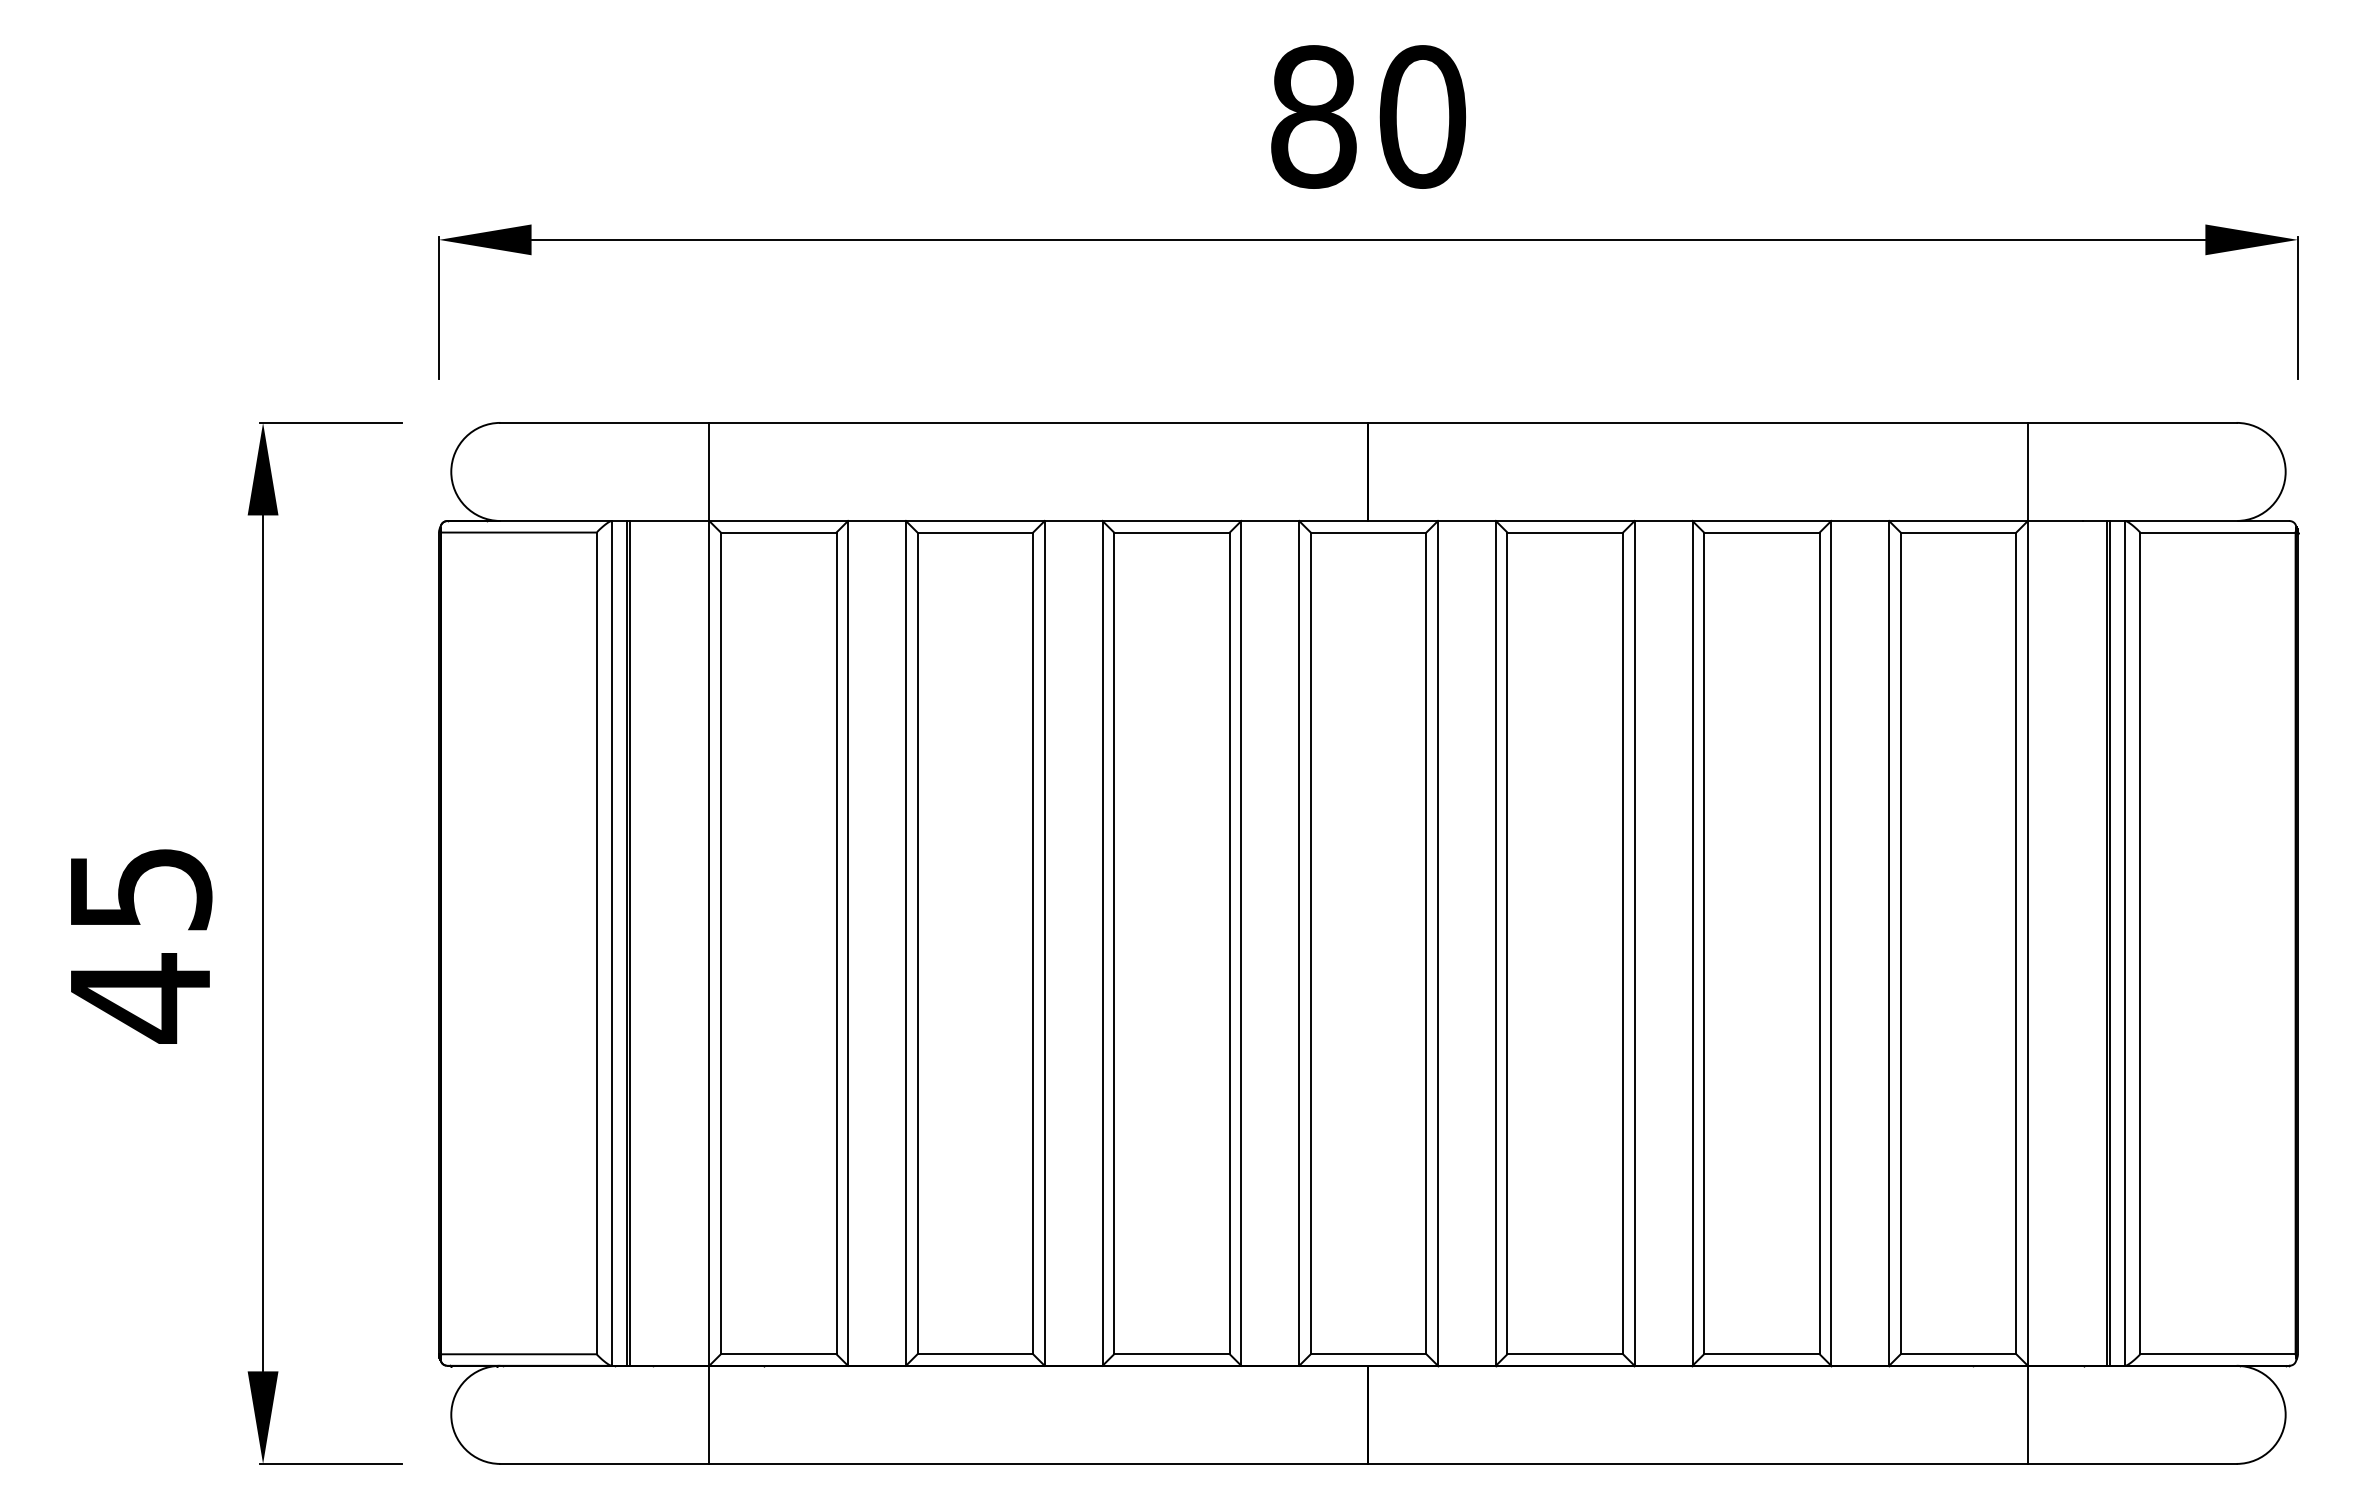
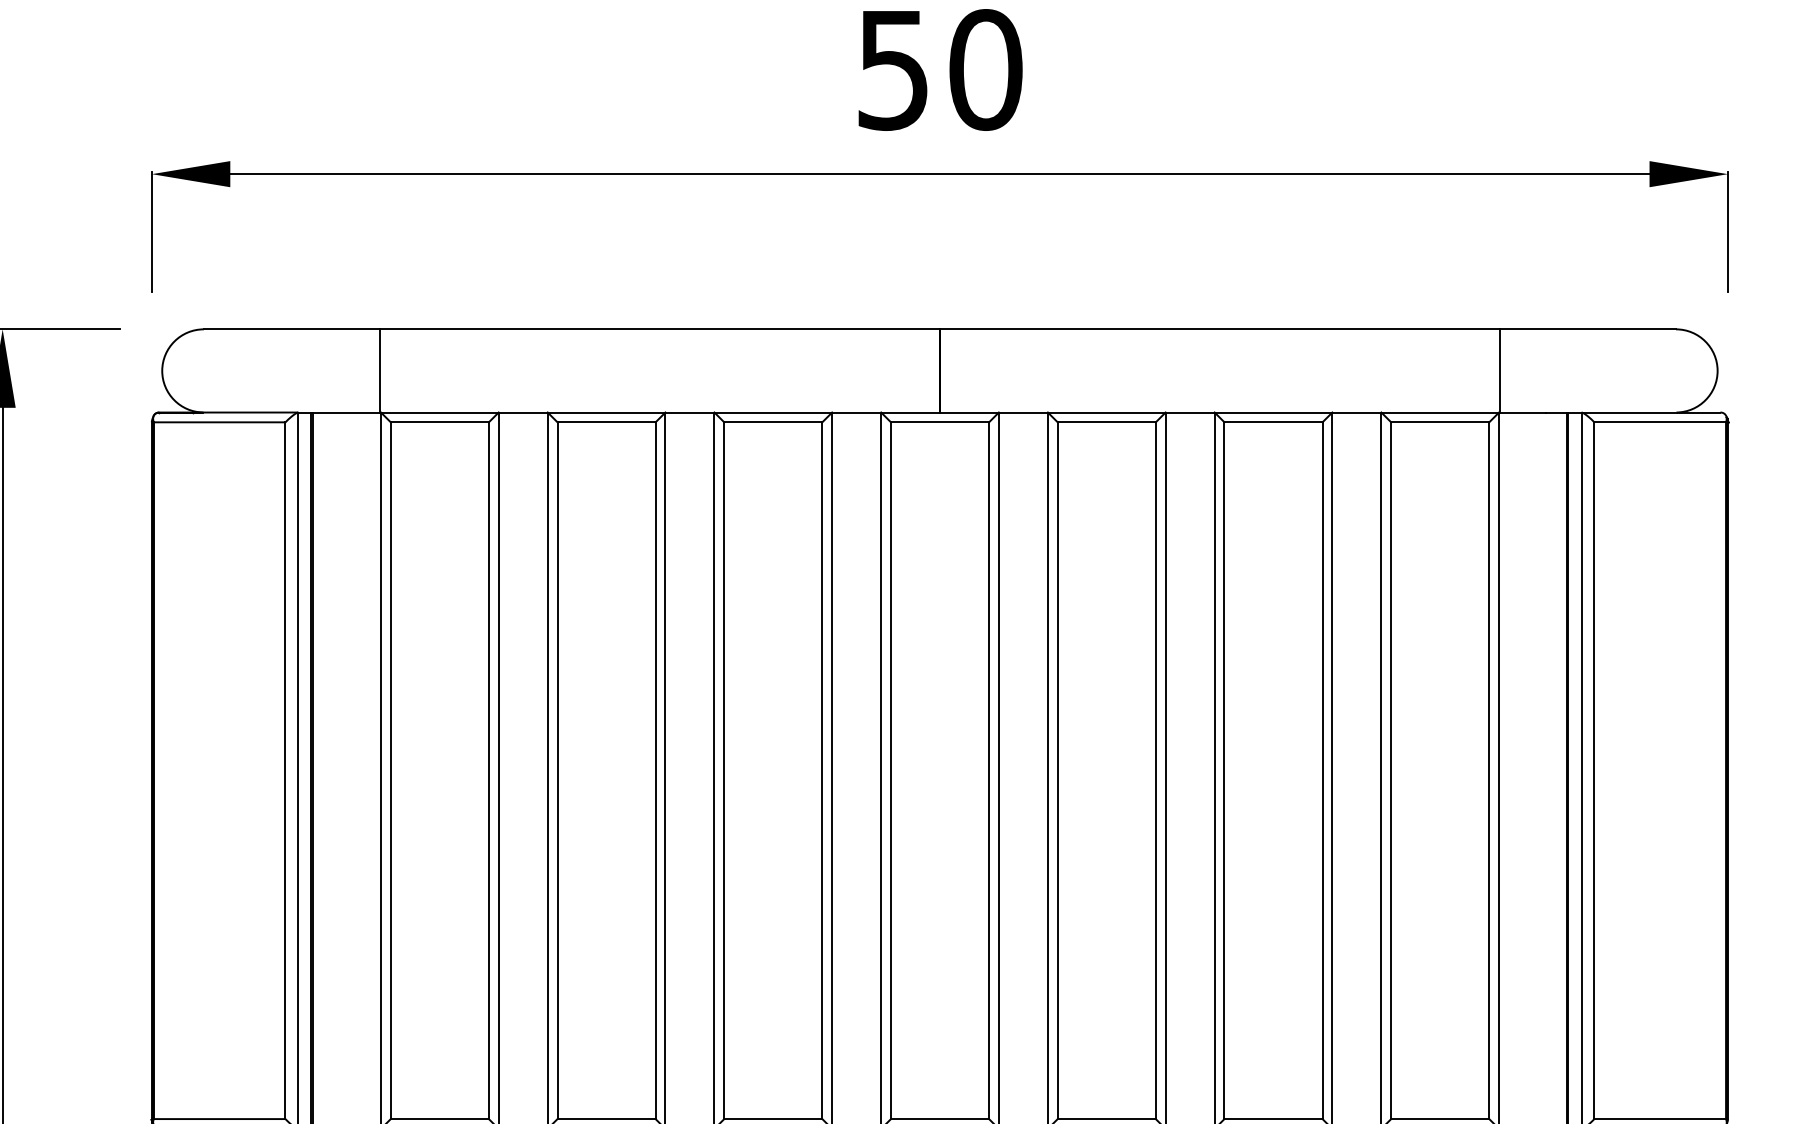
text: (1313, 116) -> (893, 69), 80 -> 50

